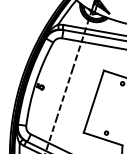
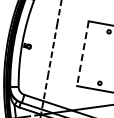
line: (93, 101) -> (82, 53), solid -> dashed

